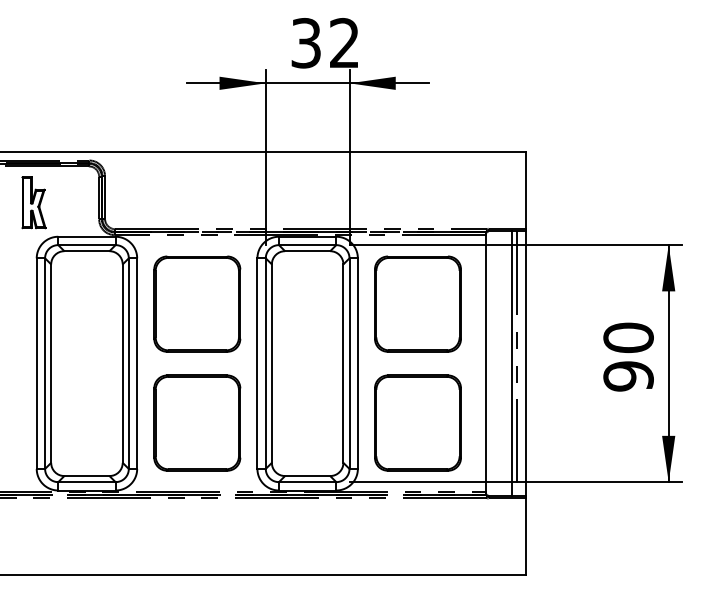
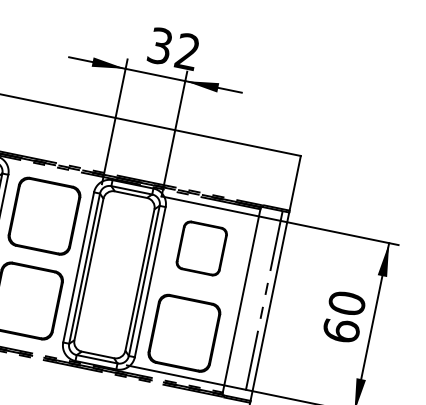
part: (417, 303) -> (201, 248), size x0.7
line: (512, 363) -> (260, 304), removed
text: (628, 375) -> (341, 330), 90 -> 60

